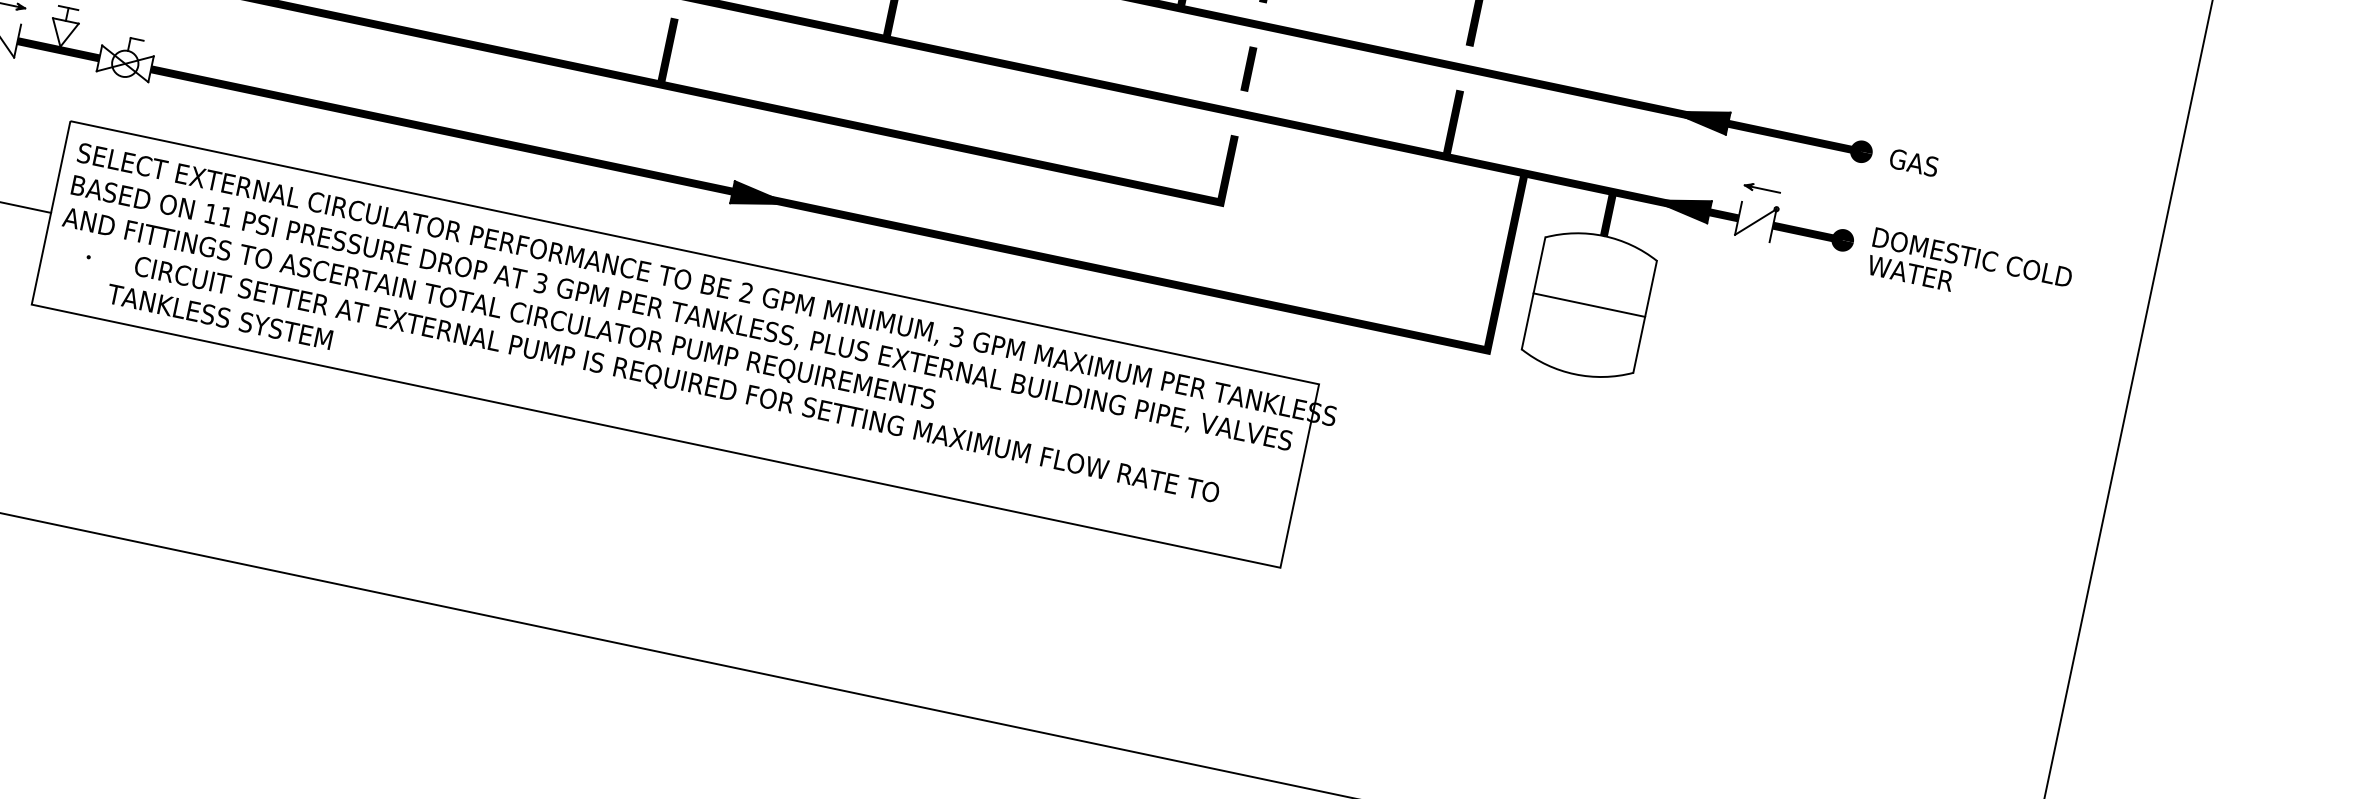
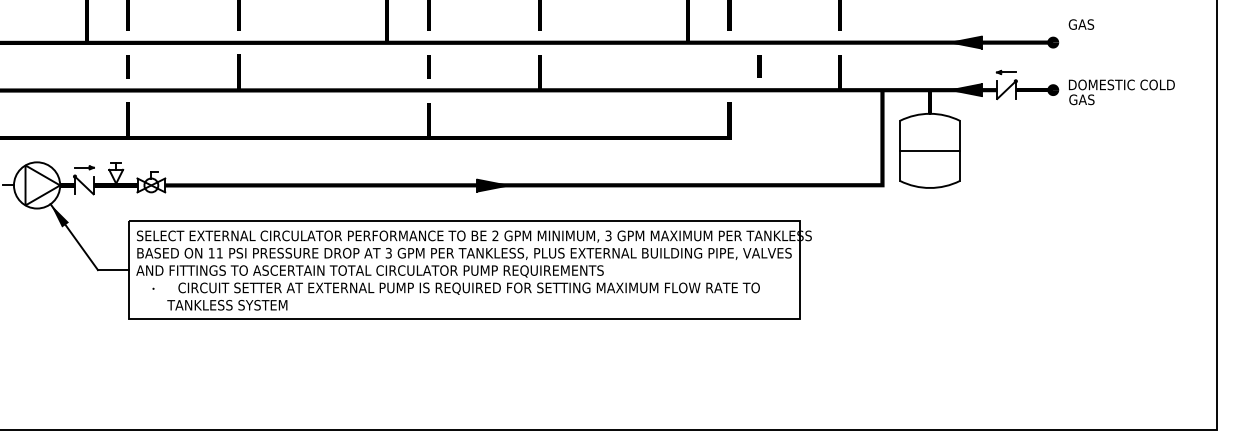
line: (1248, 69) -> (759, 66), moved
text: (1914, 162) -> (1081, 24), moved
text: (1910, 272) -> (1091, 99), WATER -> GAS

